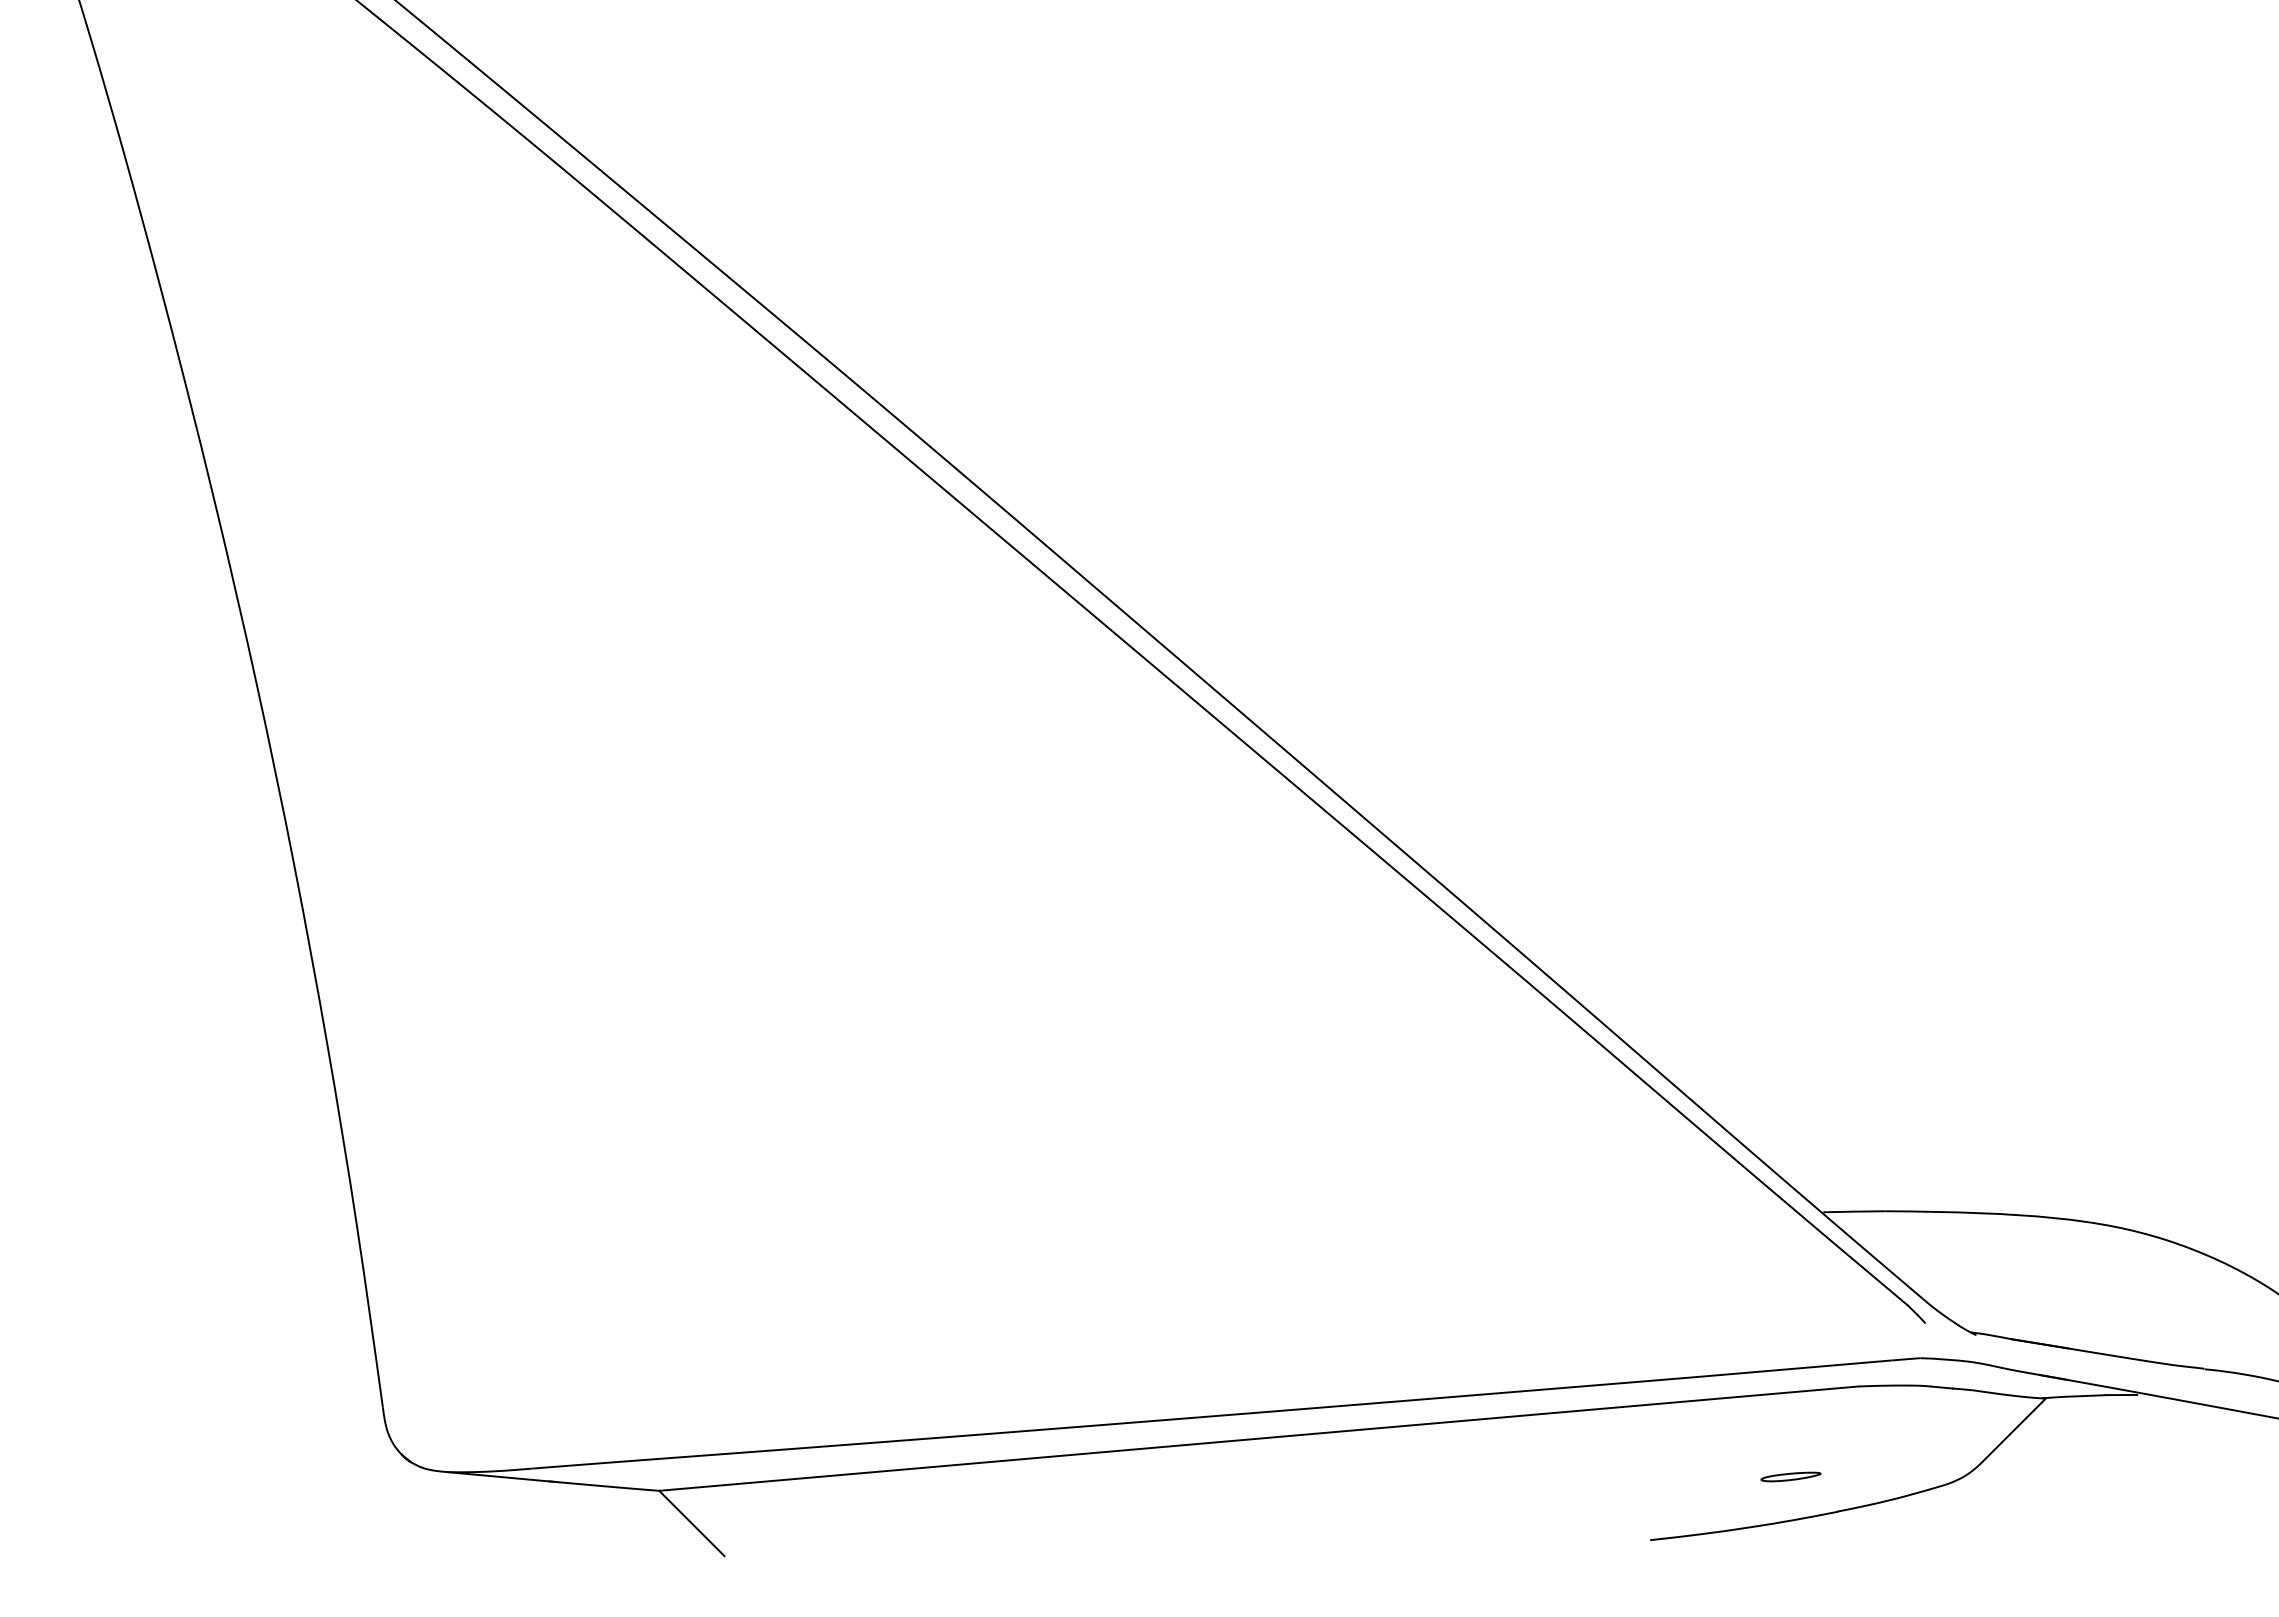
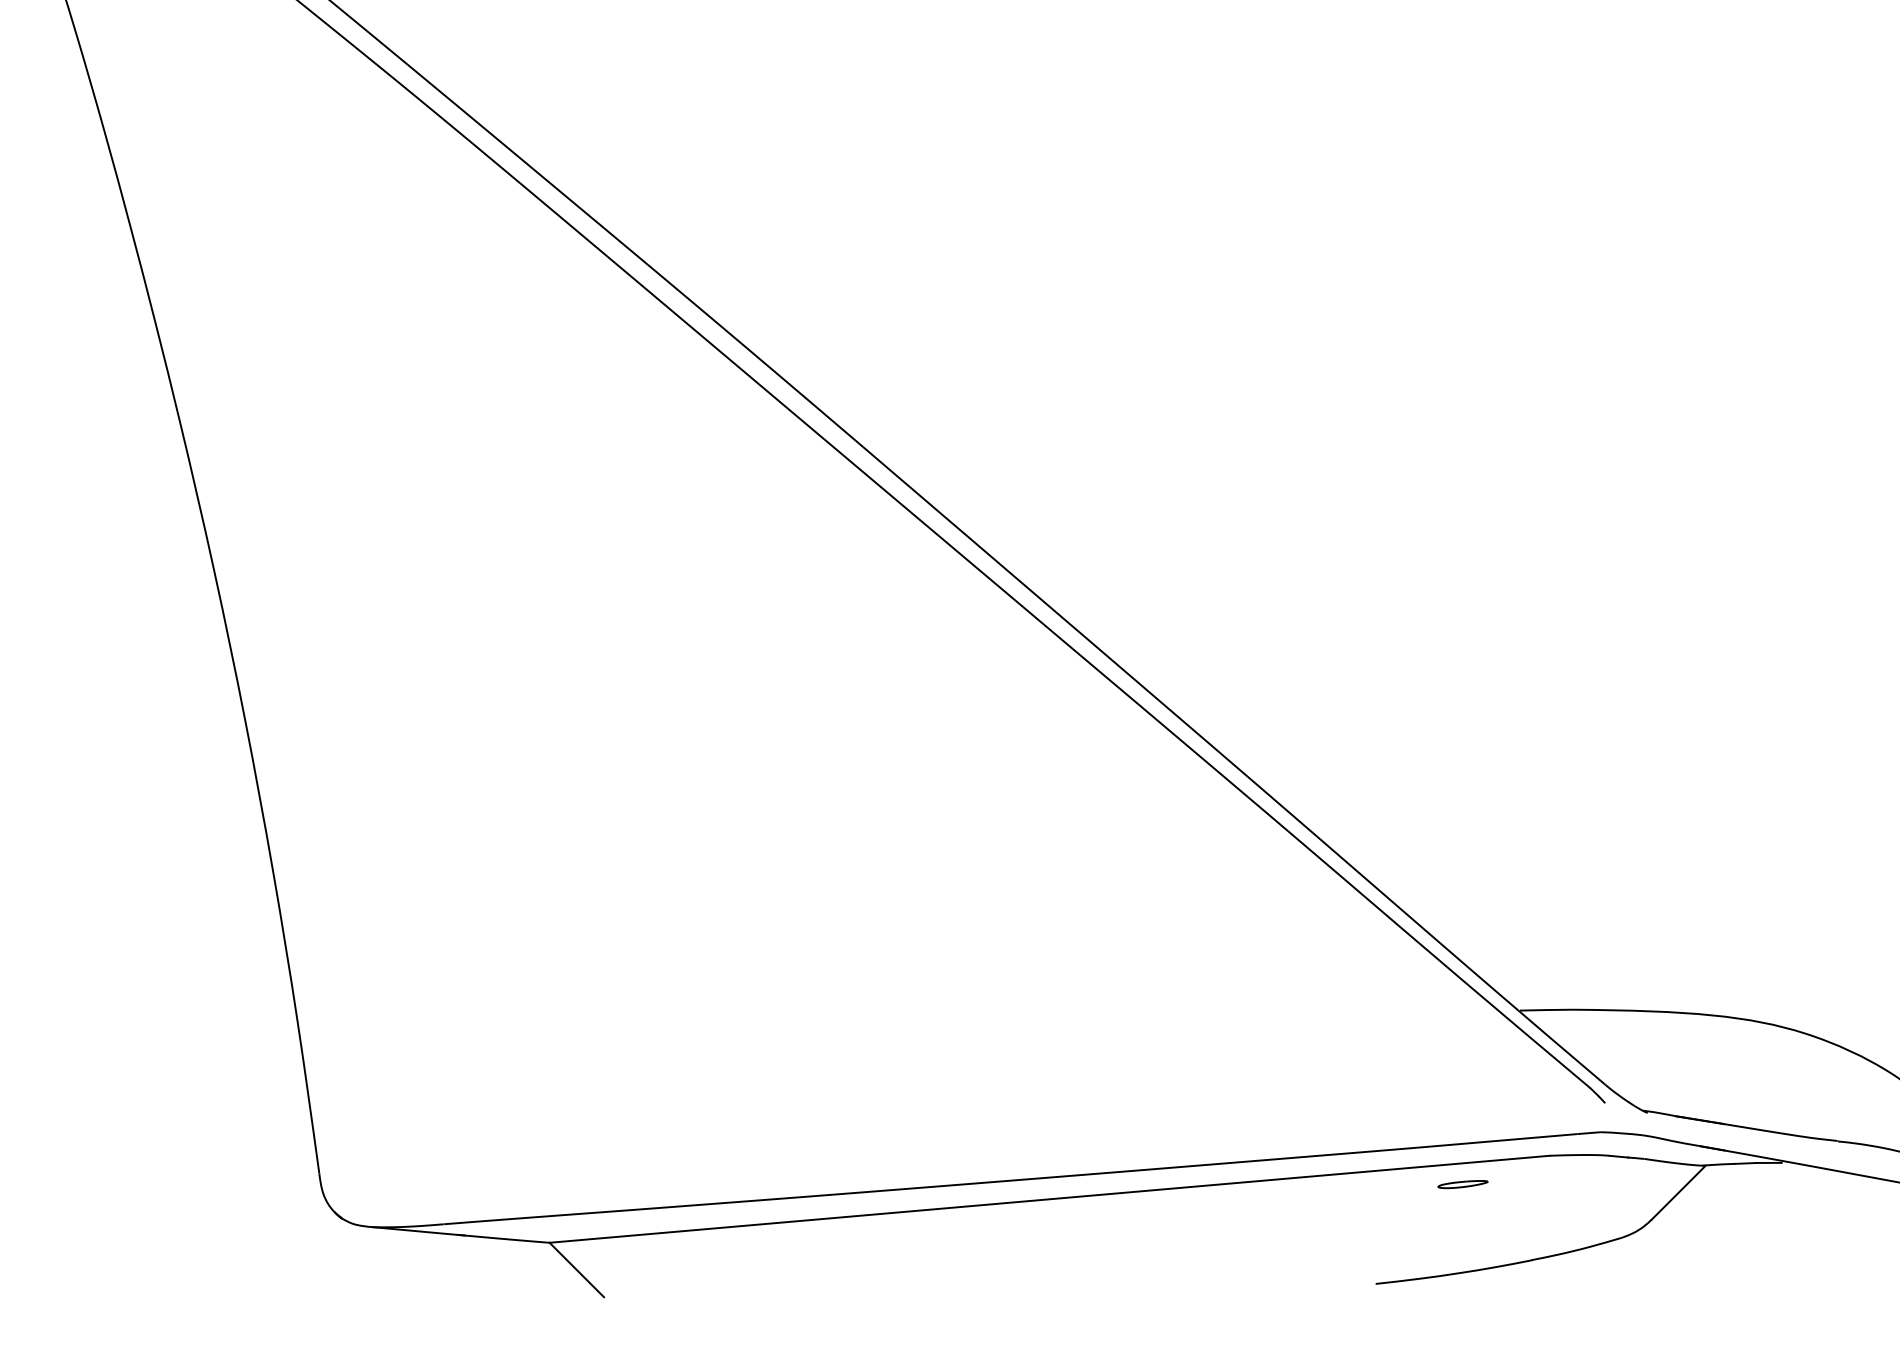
part: (1790, 1476) -> (1462, 1184), moved

